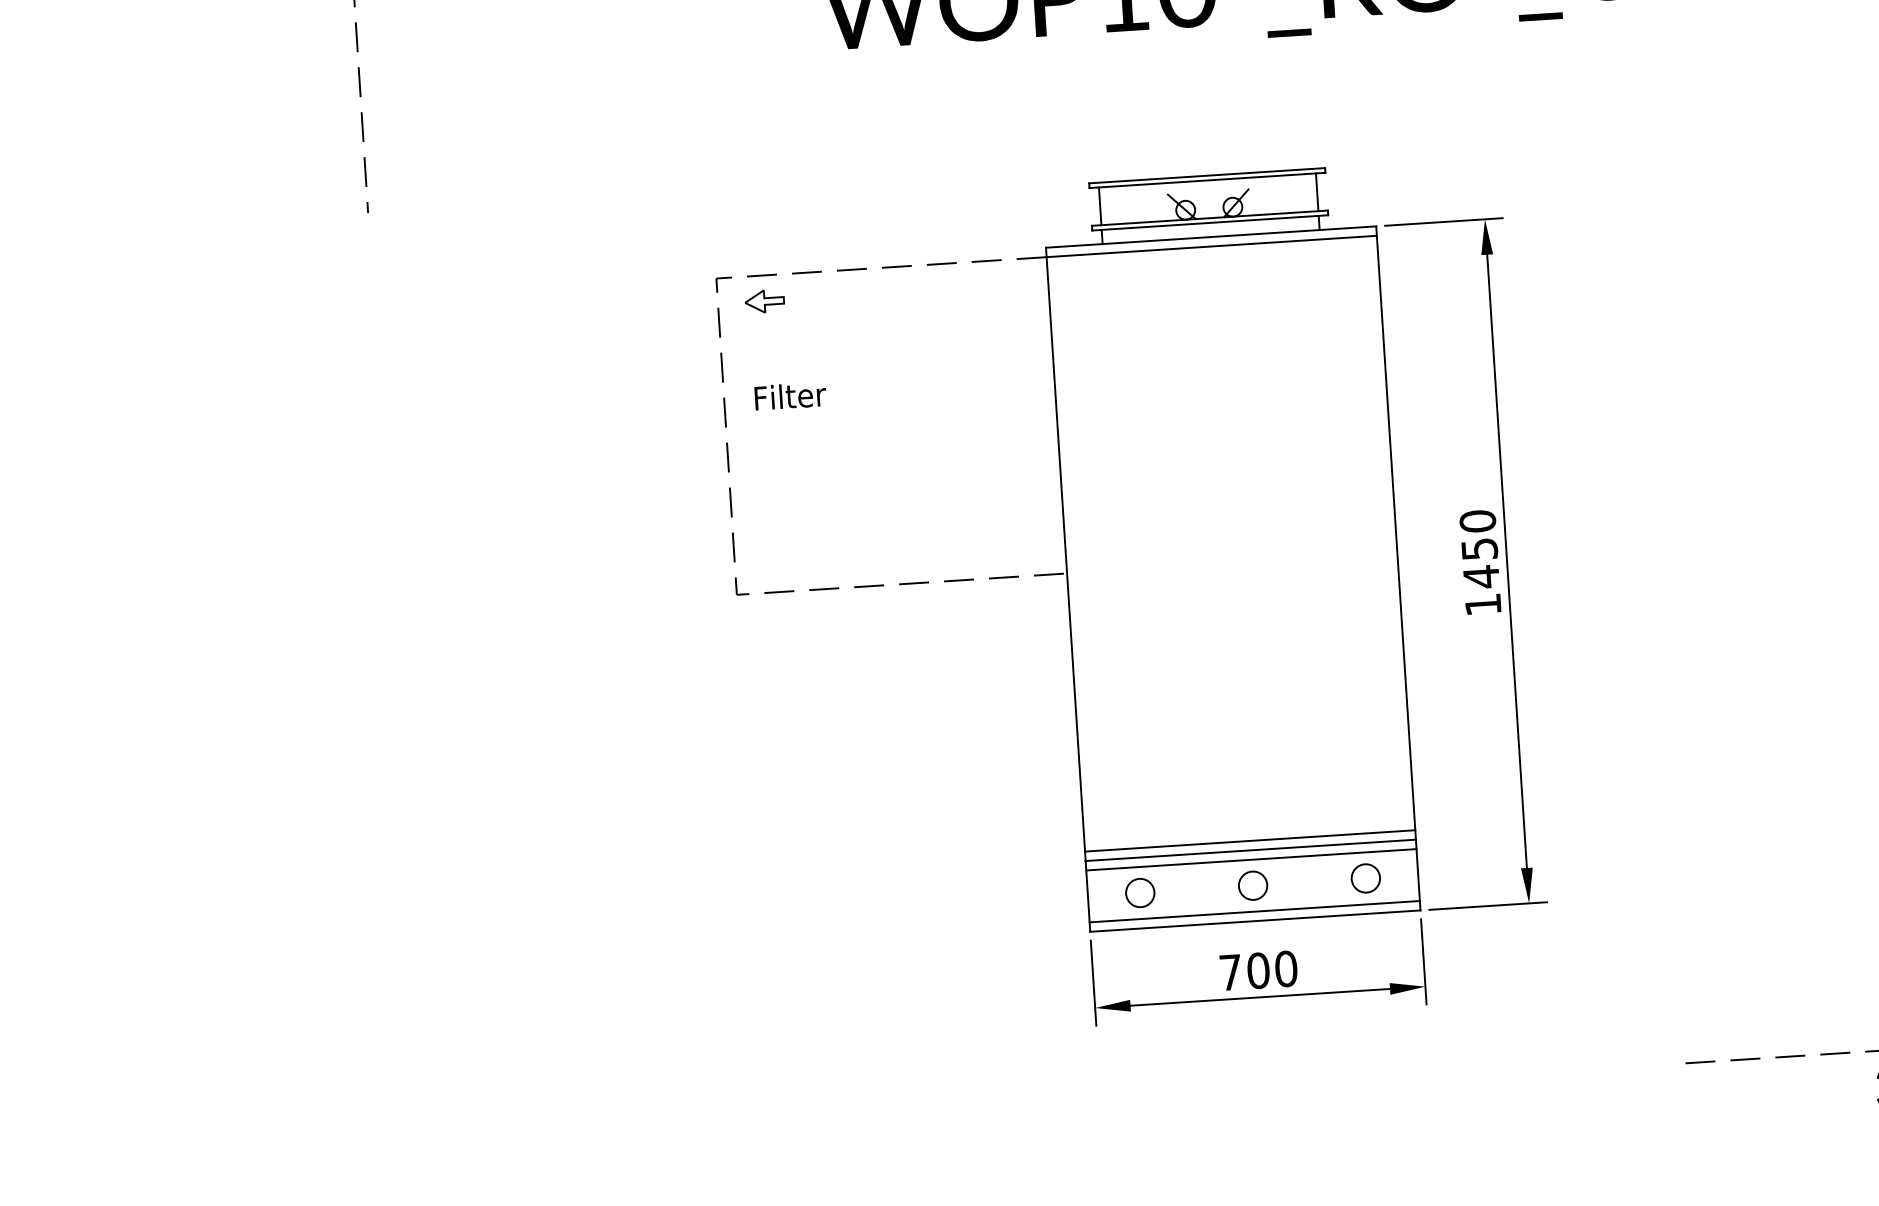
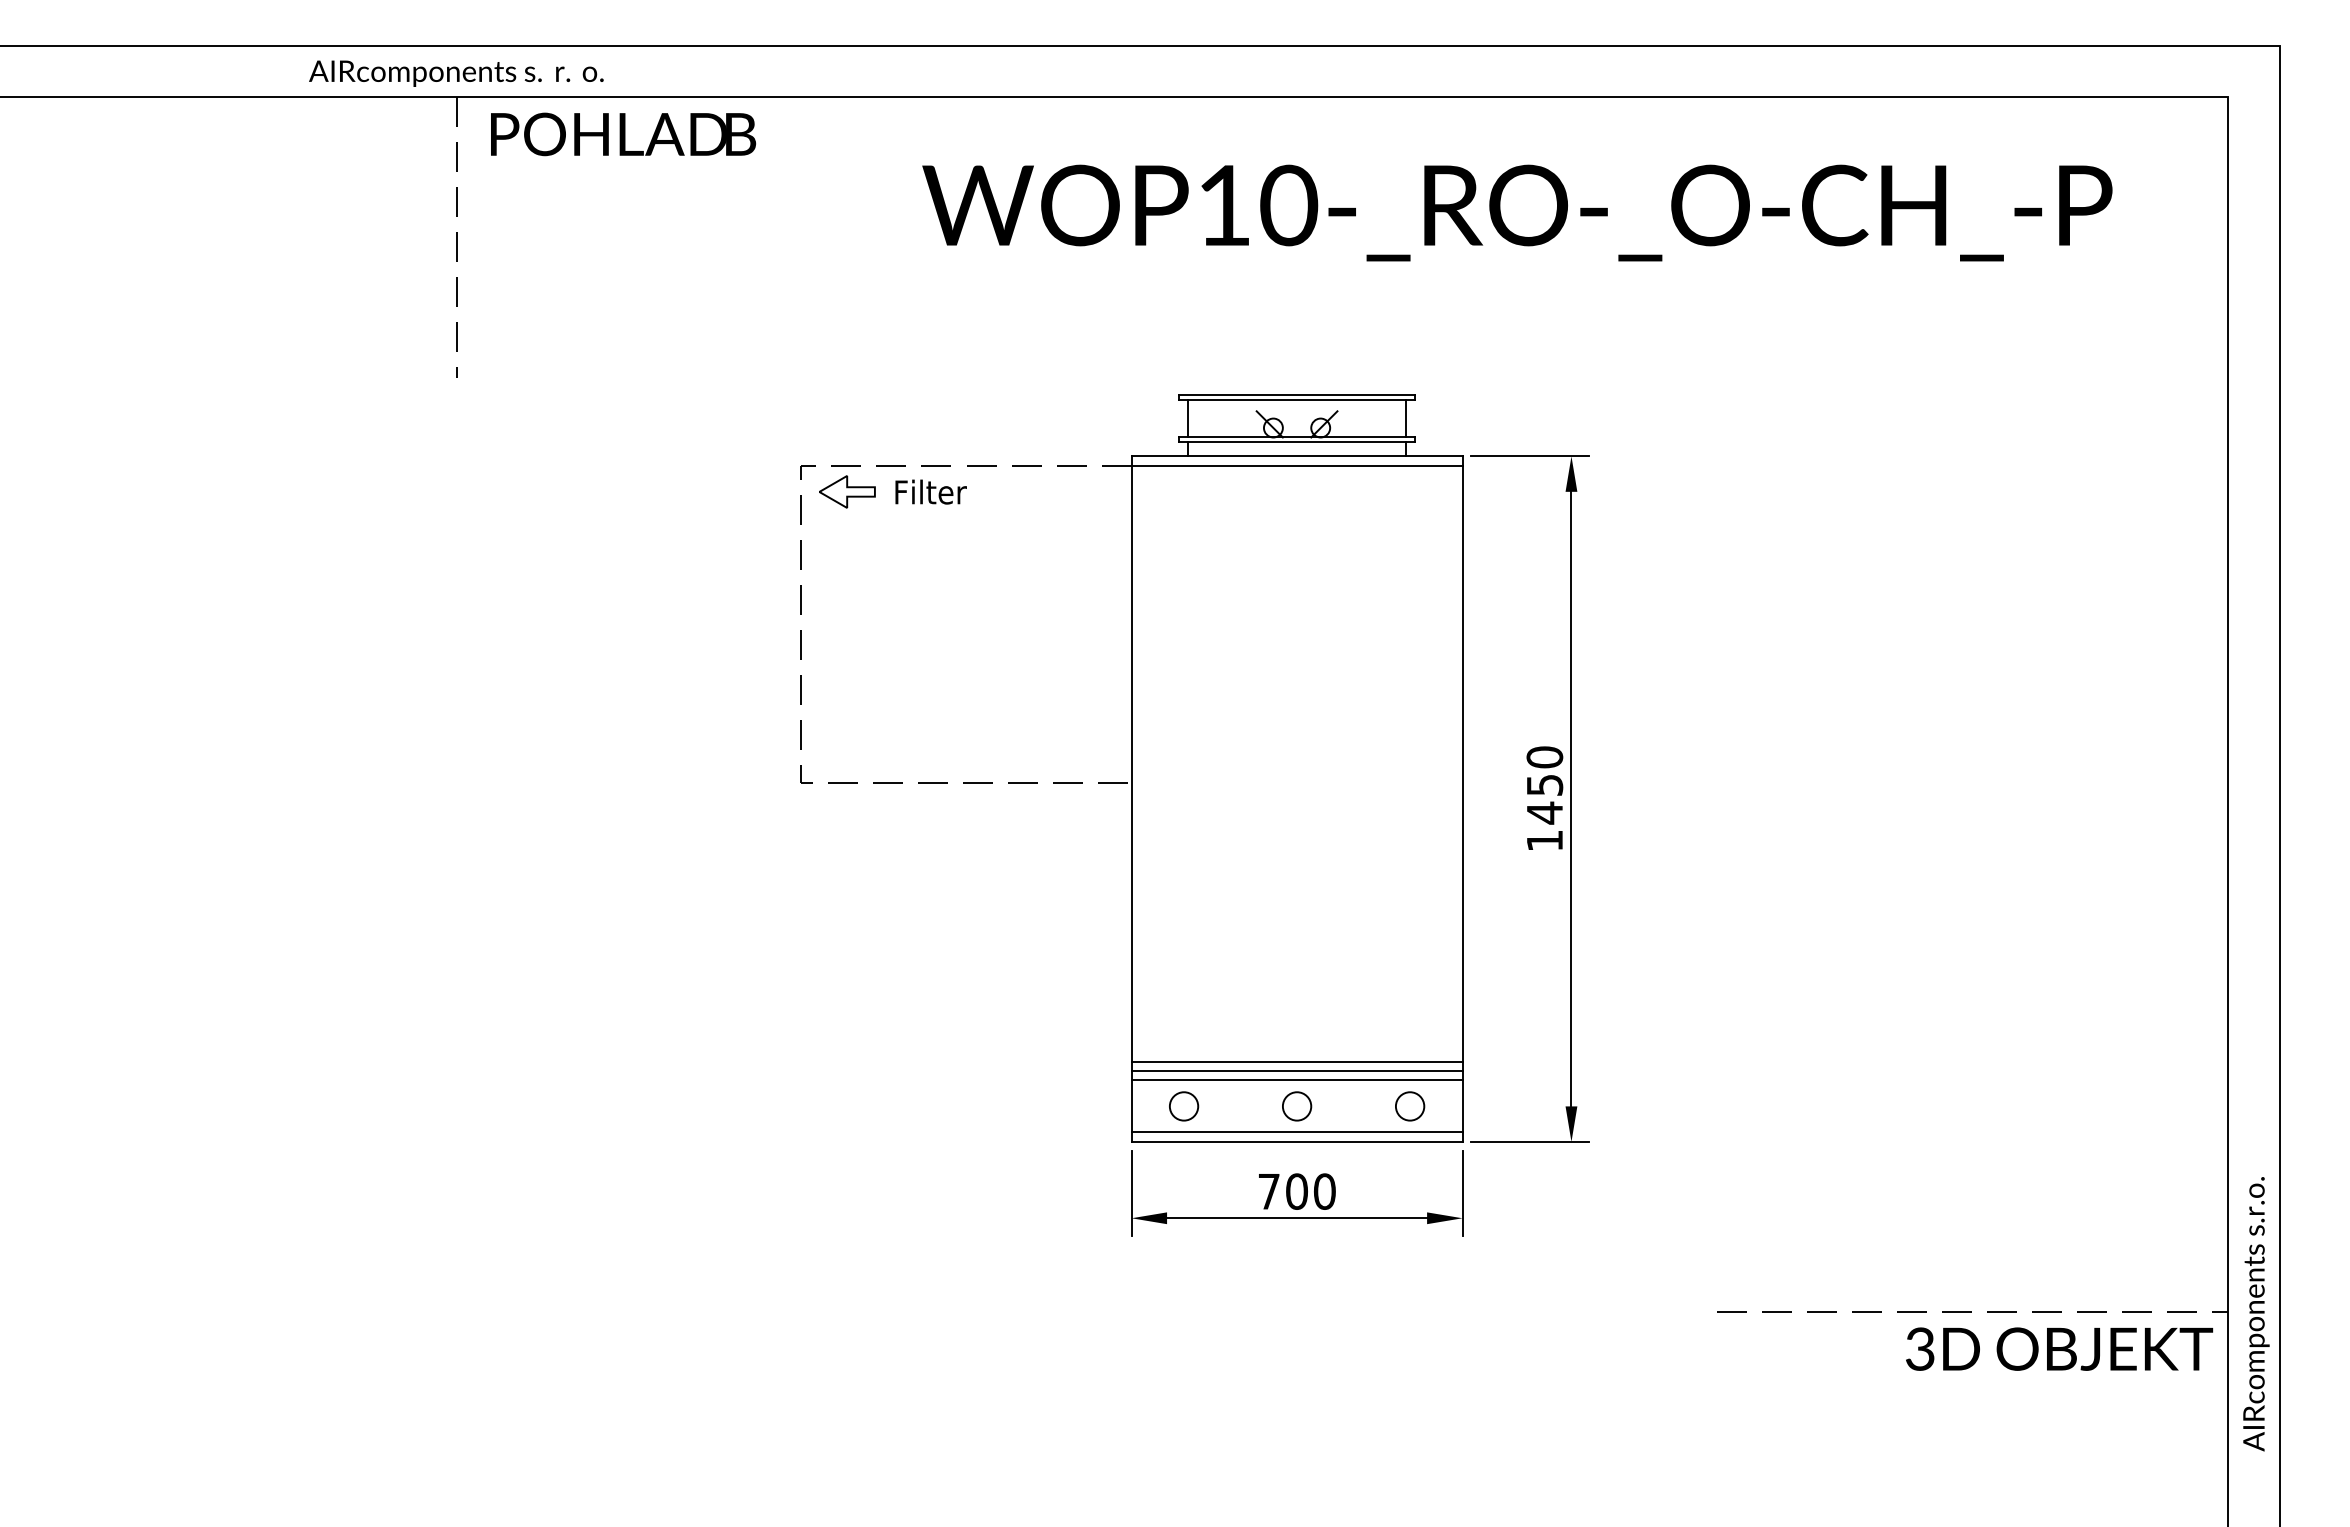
part: (764, 301) -> (847, 491), size x1.43
text: (789, 395) -> (930, 491), moved

